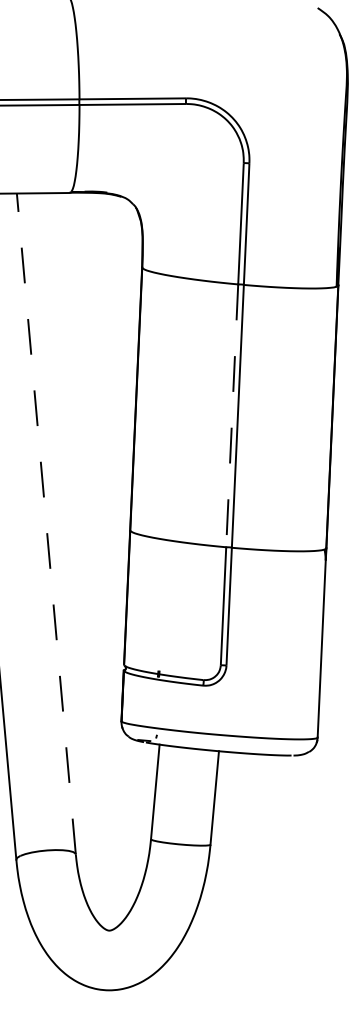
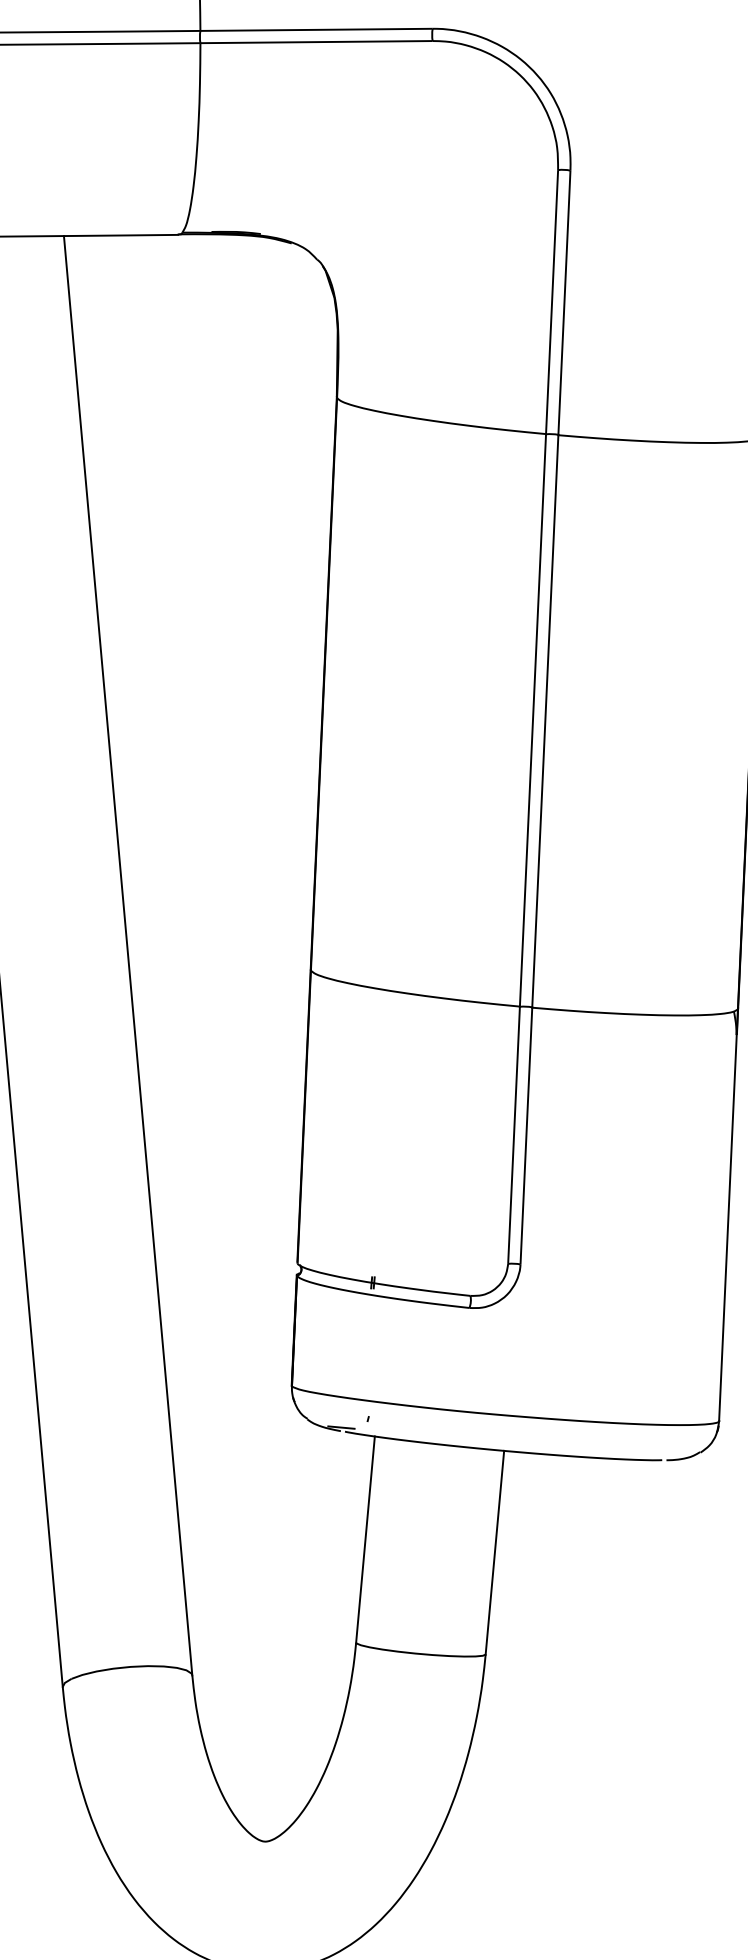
line: (232, 415) -> (533, 719), dashed -> solid
line: (46, 523) -> (128, 954), dashed -> solid

